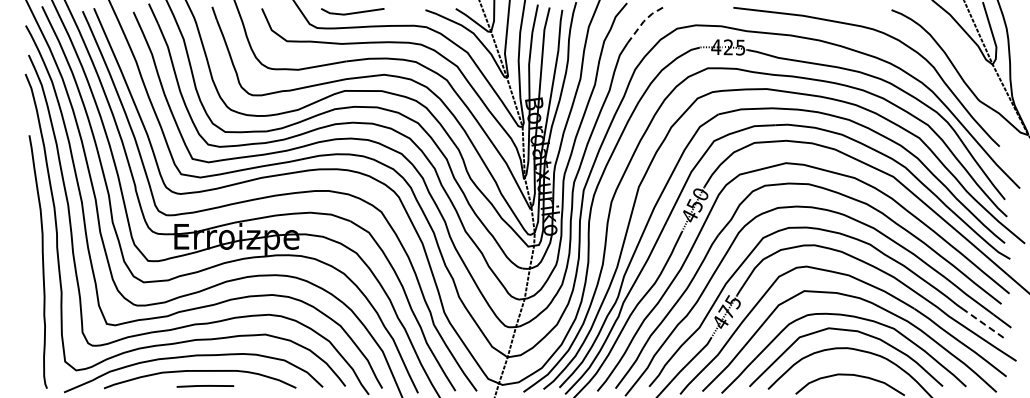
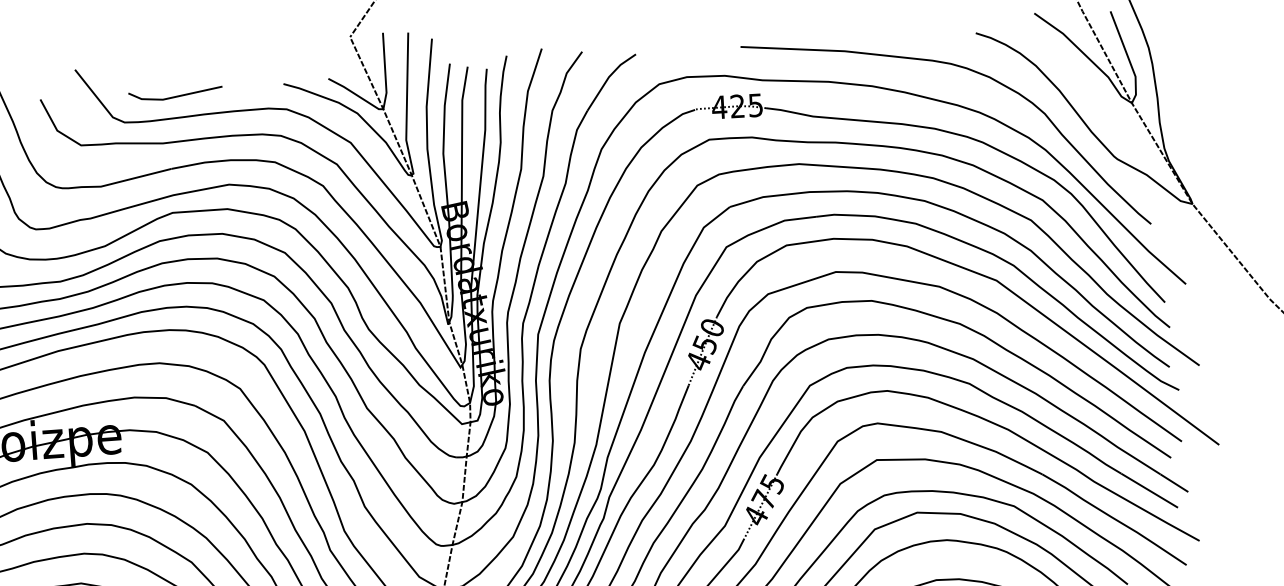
line: (643, 21) -> (608, 77), dashed -> solid
line: (985, 325) -> (1149, 491), dashed -> solid

